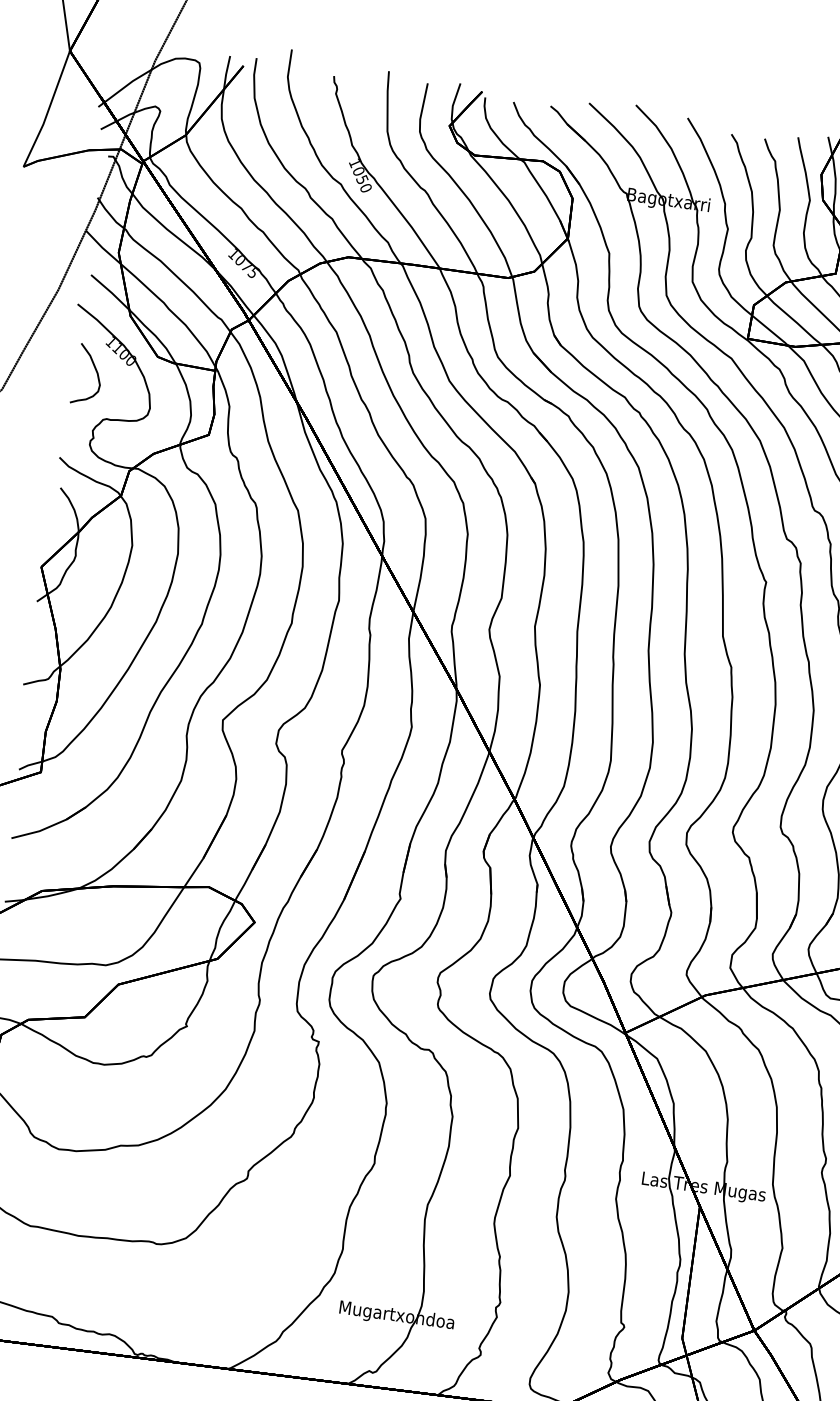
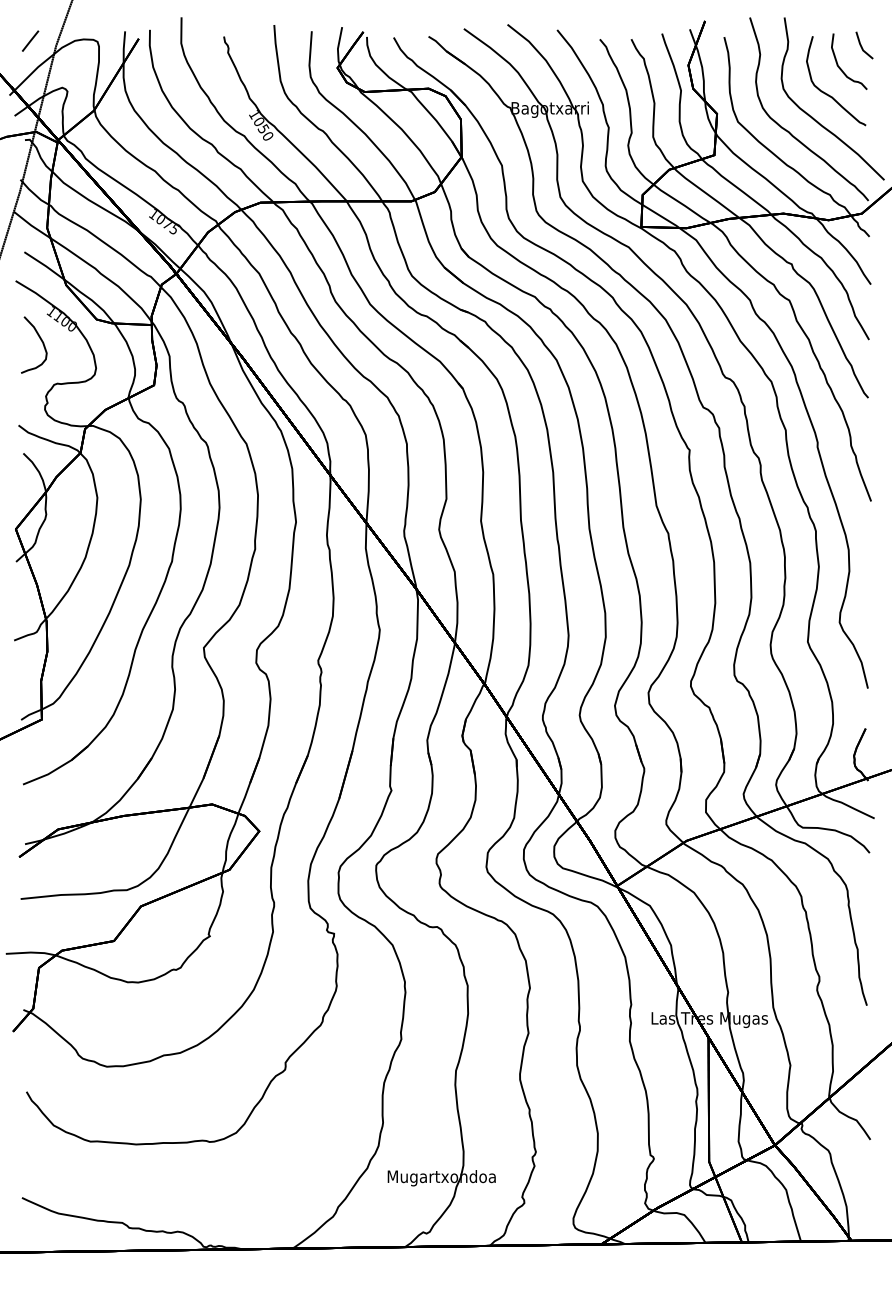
line: (128, 51) -> (30, 40), added

